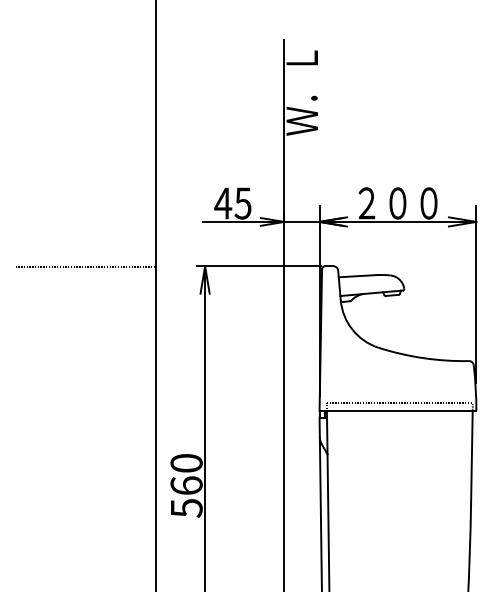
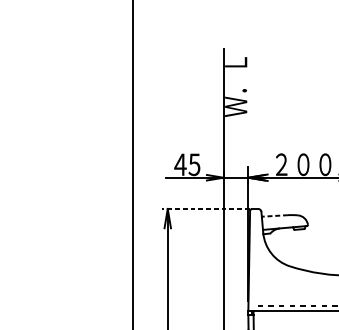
line: (258, 266) -> (205, 209), solid -> dashed
line: (84, 267) -> (82, 209), removed
line: (357, 276) -> (275, 216), solid -> dashed

